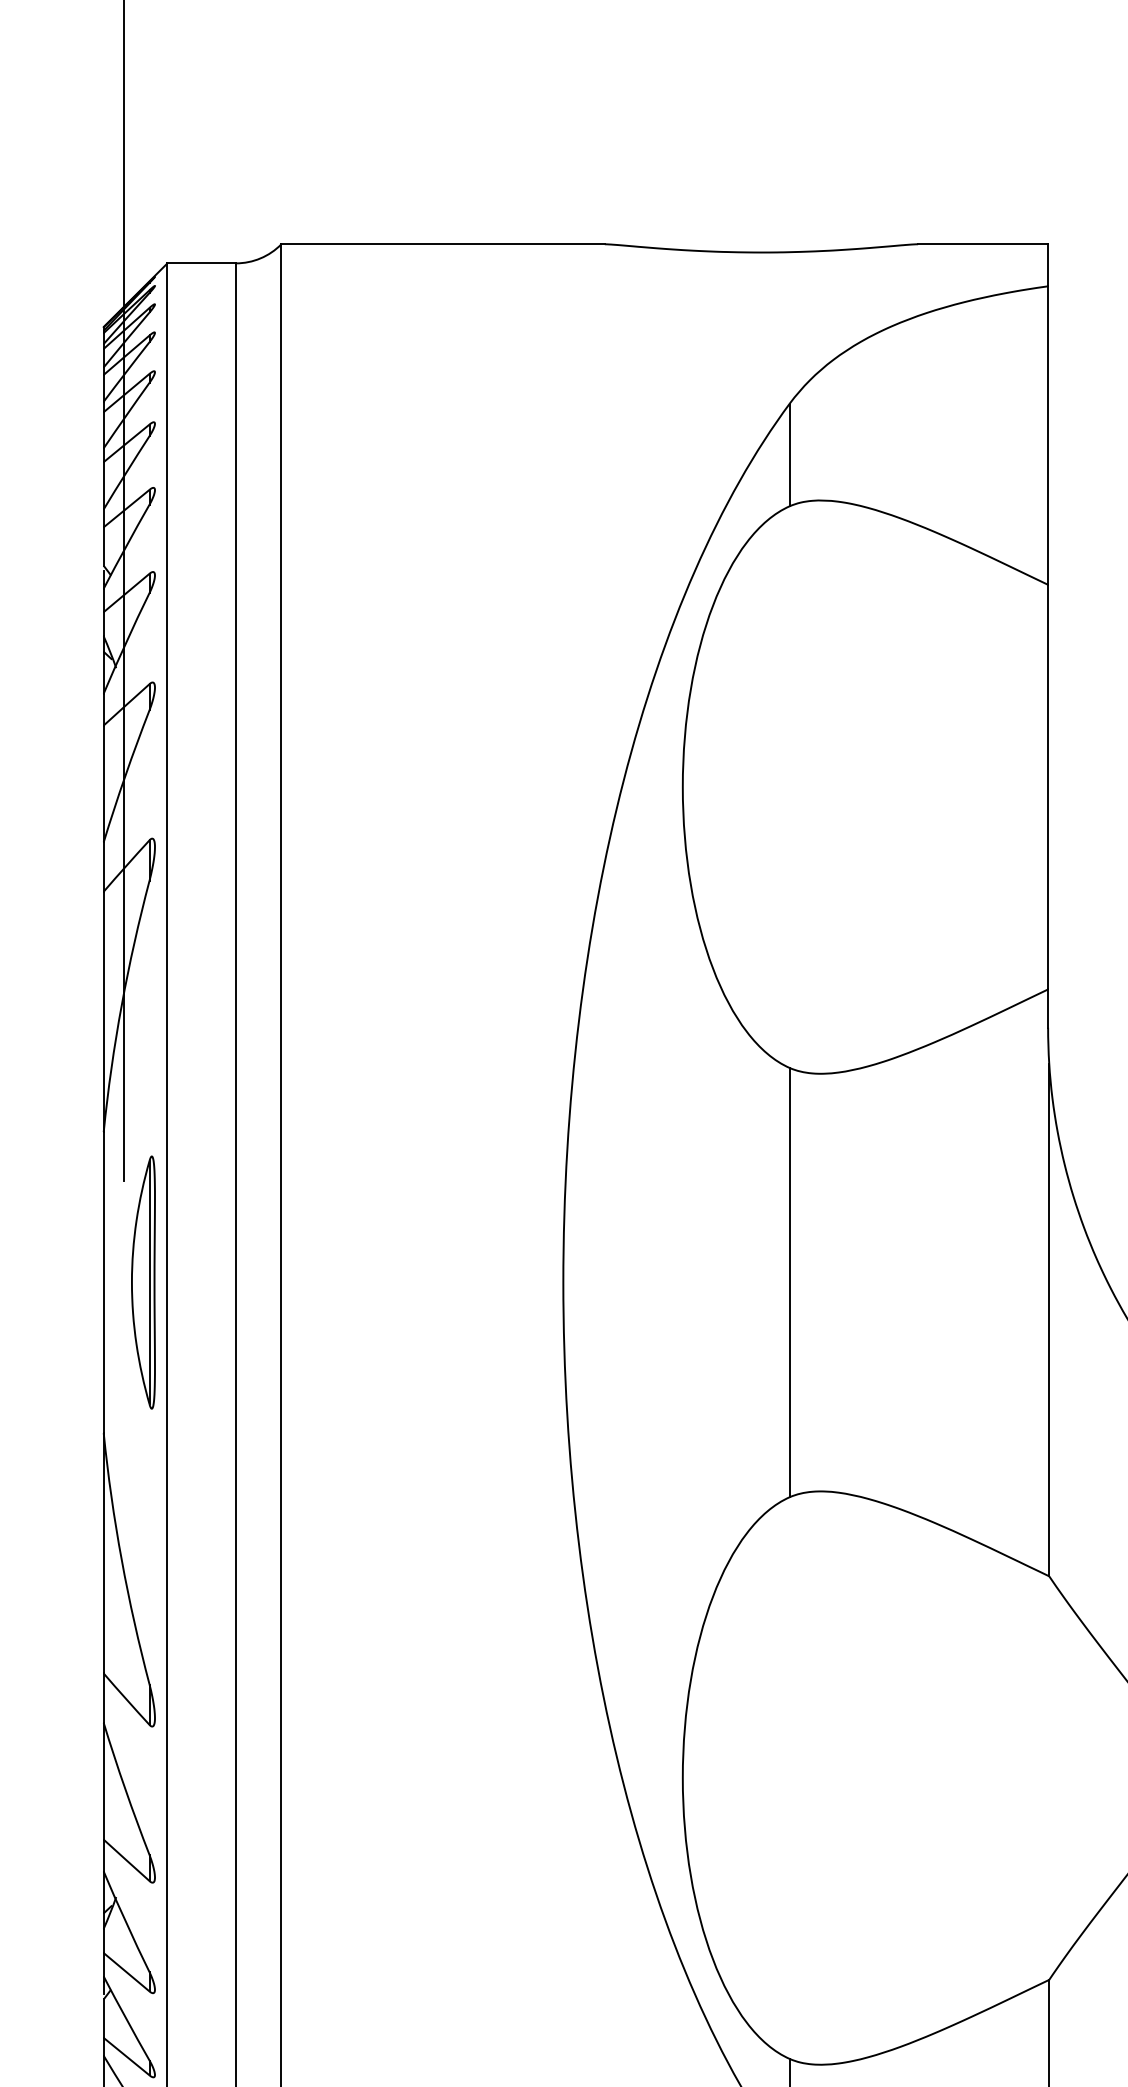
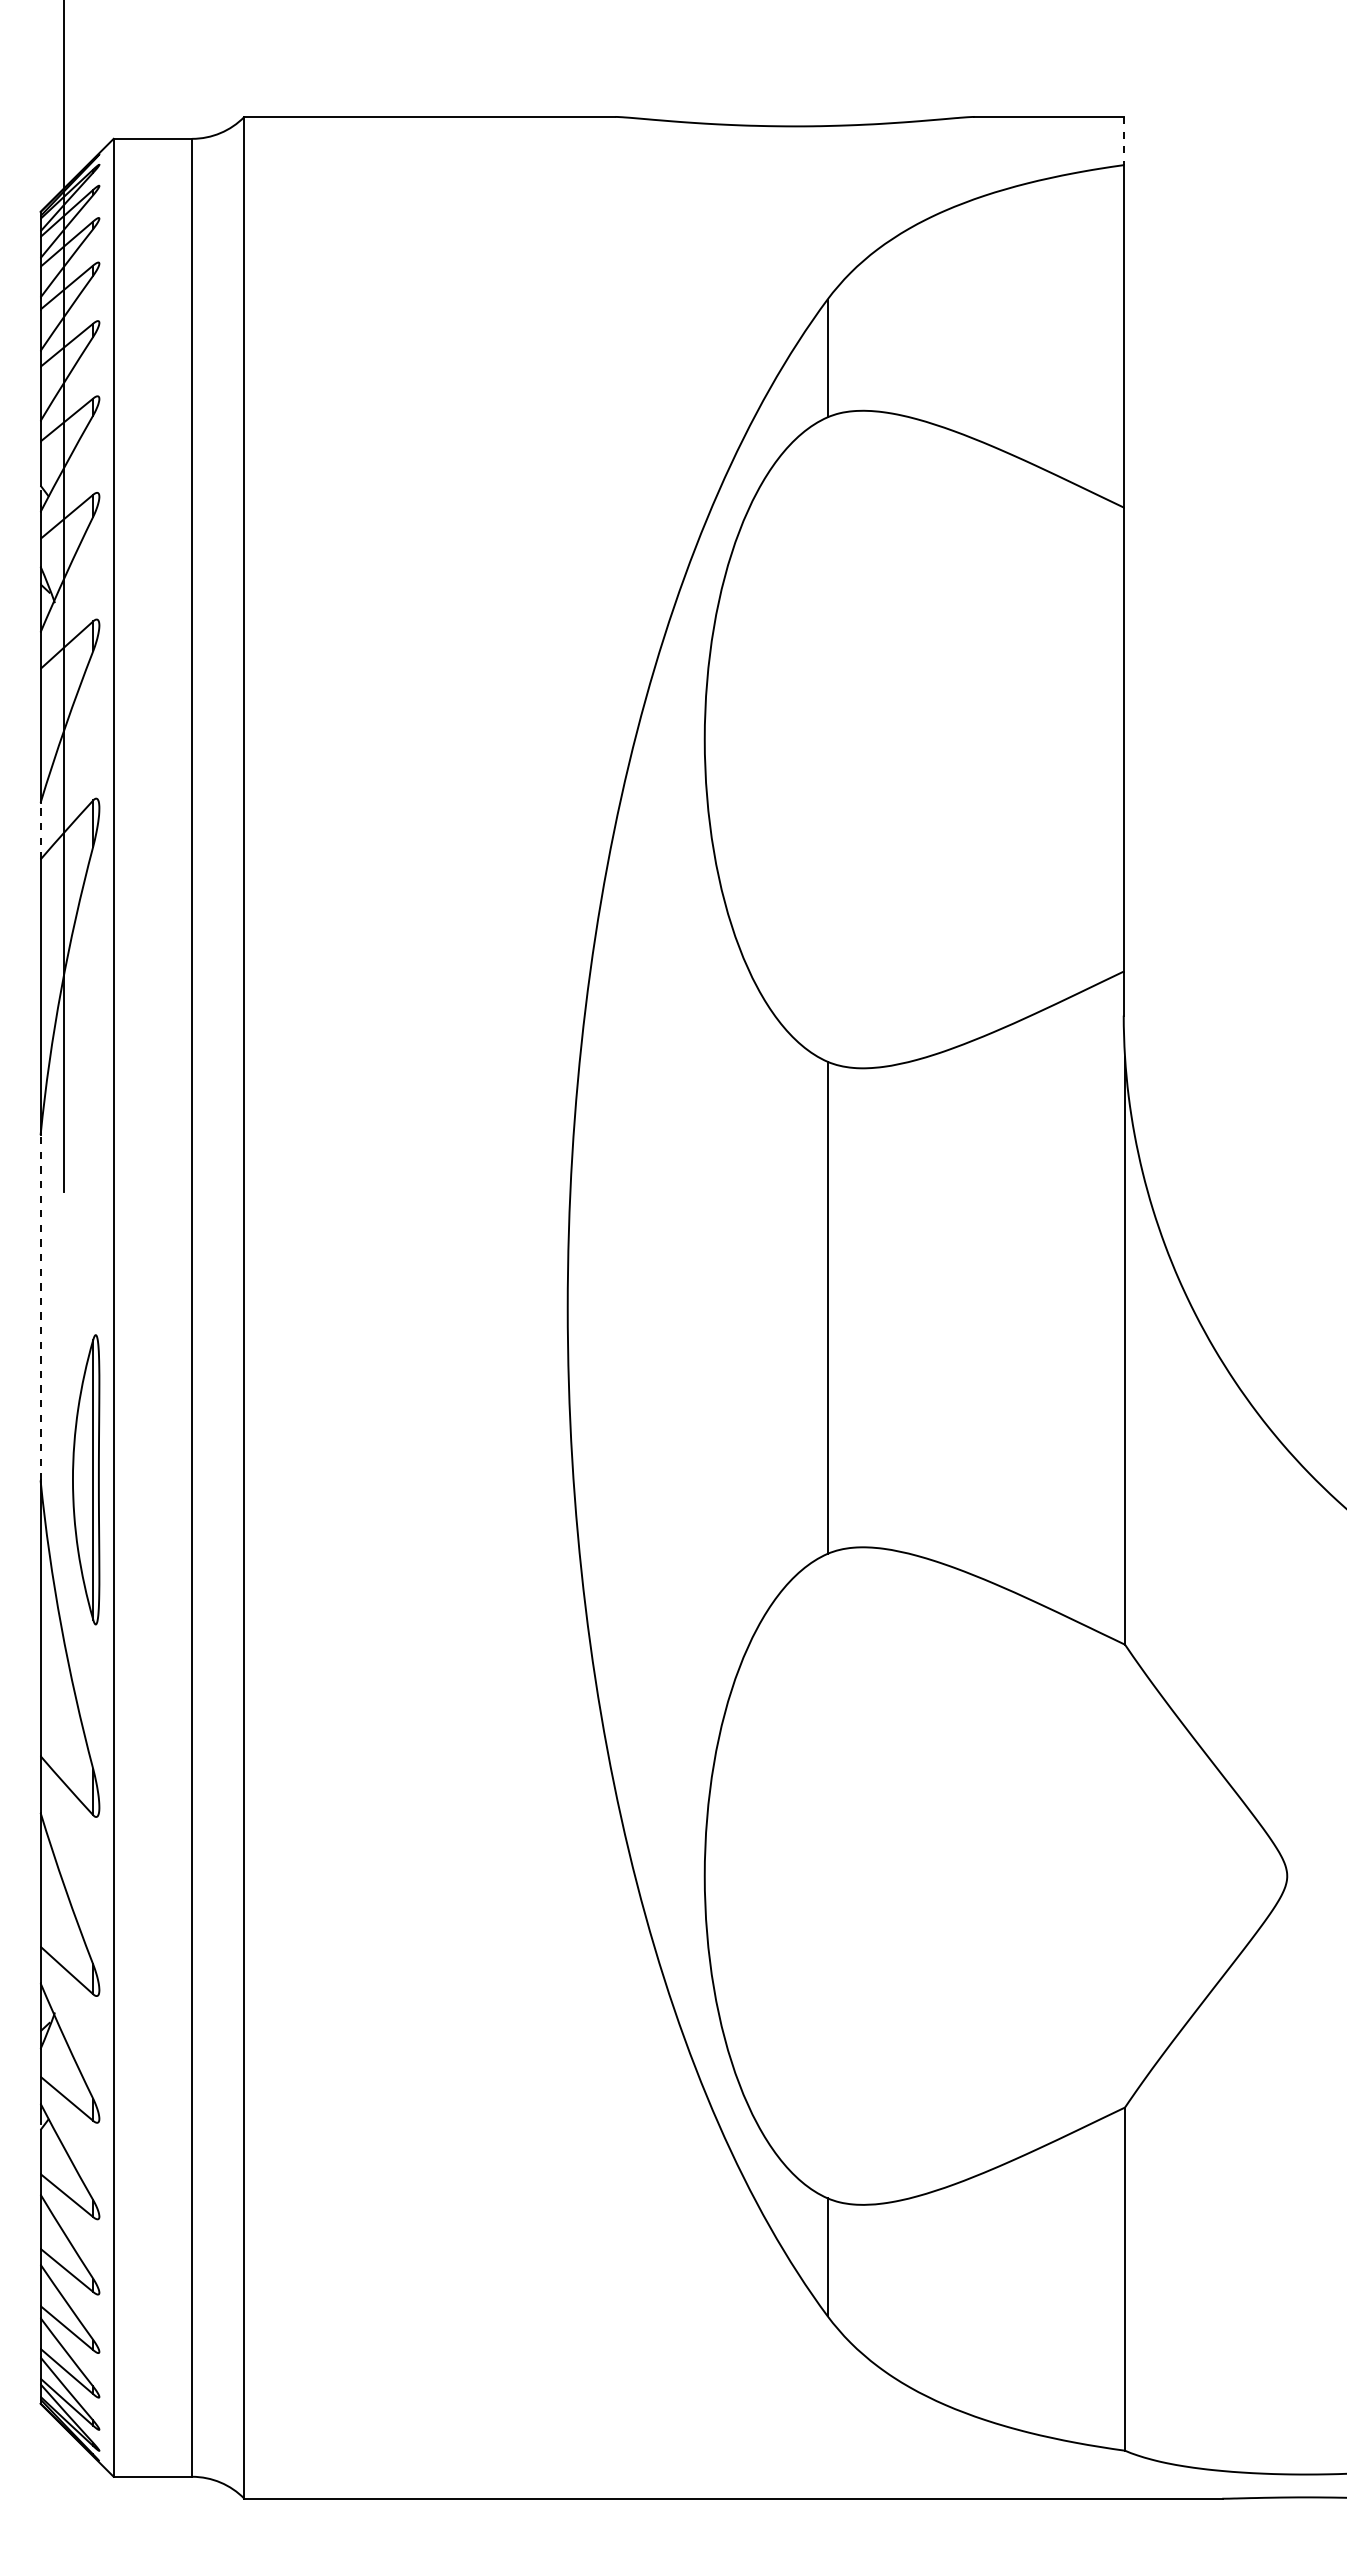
line: (1047, 265) -> (1123, 141), solid -> dashed
line: (103, 866) -> (40, 830), solid -> dashed
line: (103, 1282) -> (40, 1307), solid -> dashed
part: (143, 1282) -> (86, 1479), moved

